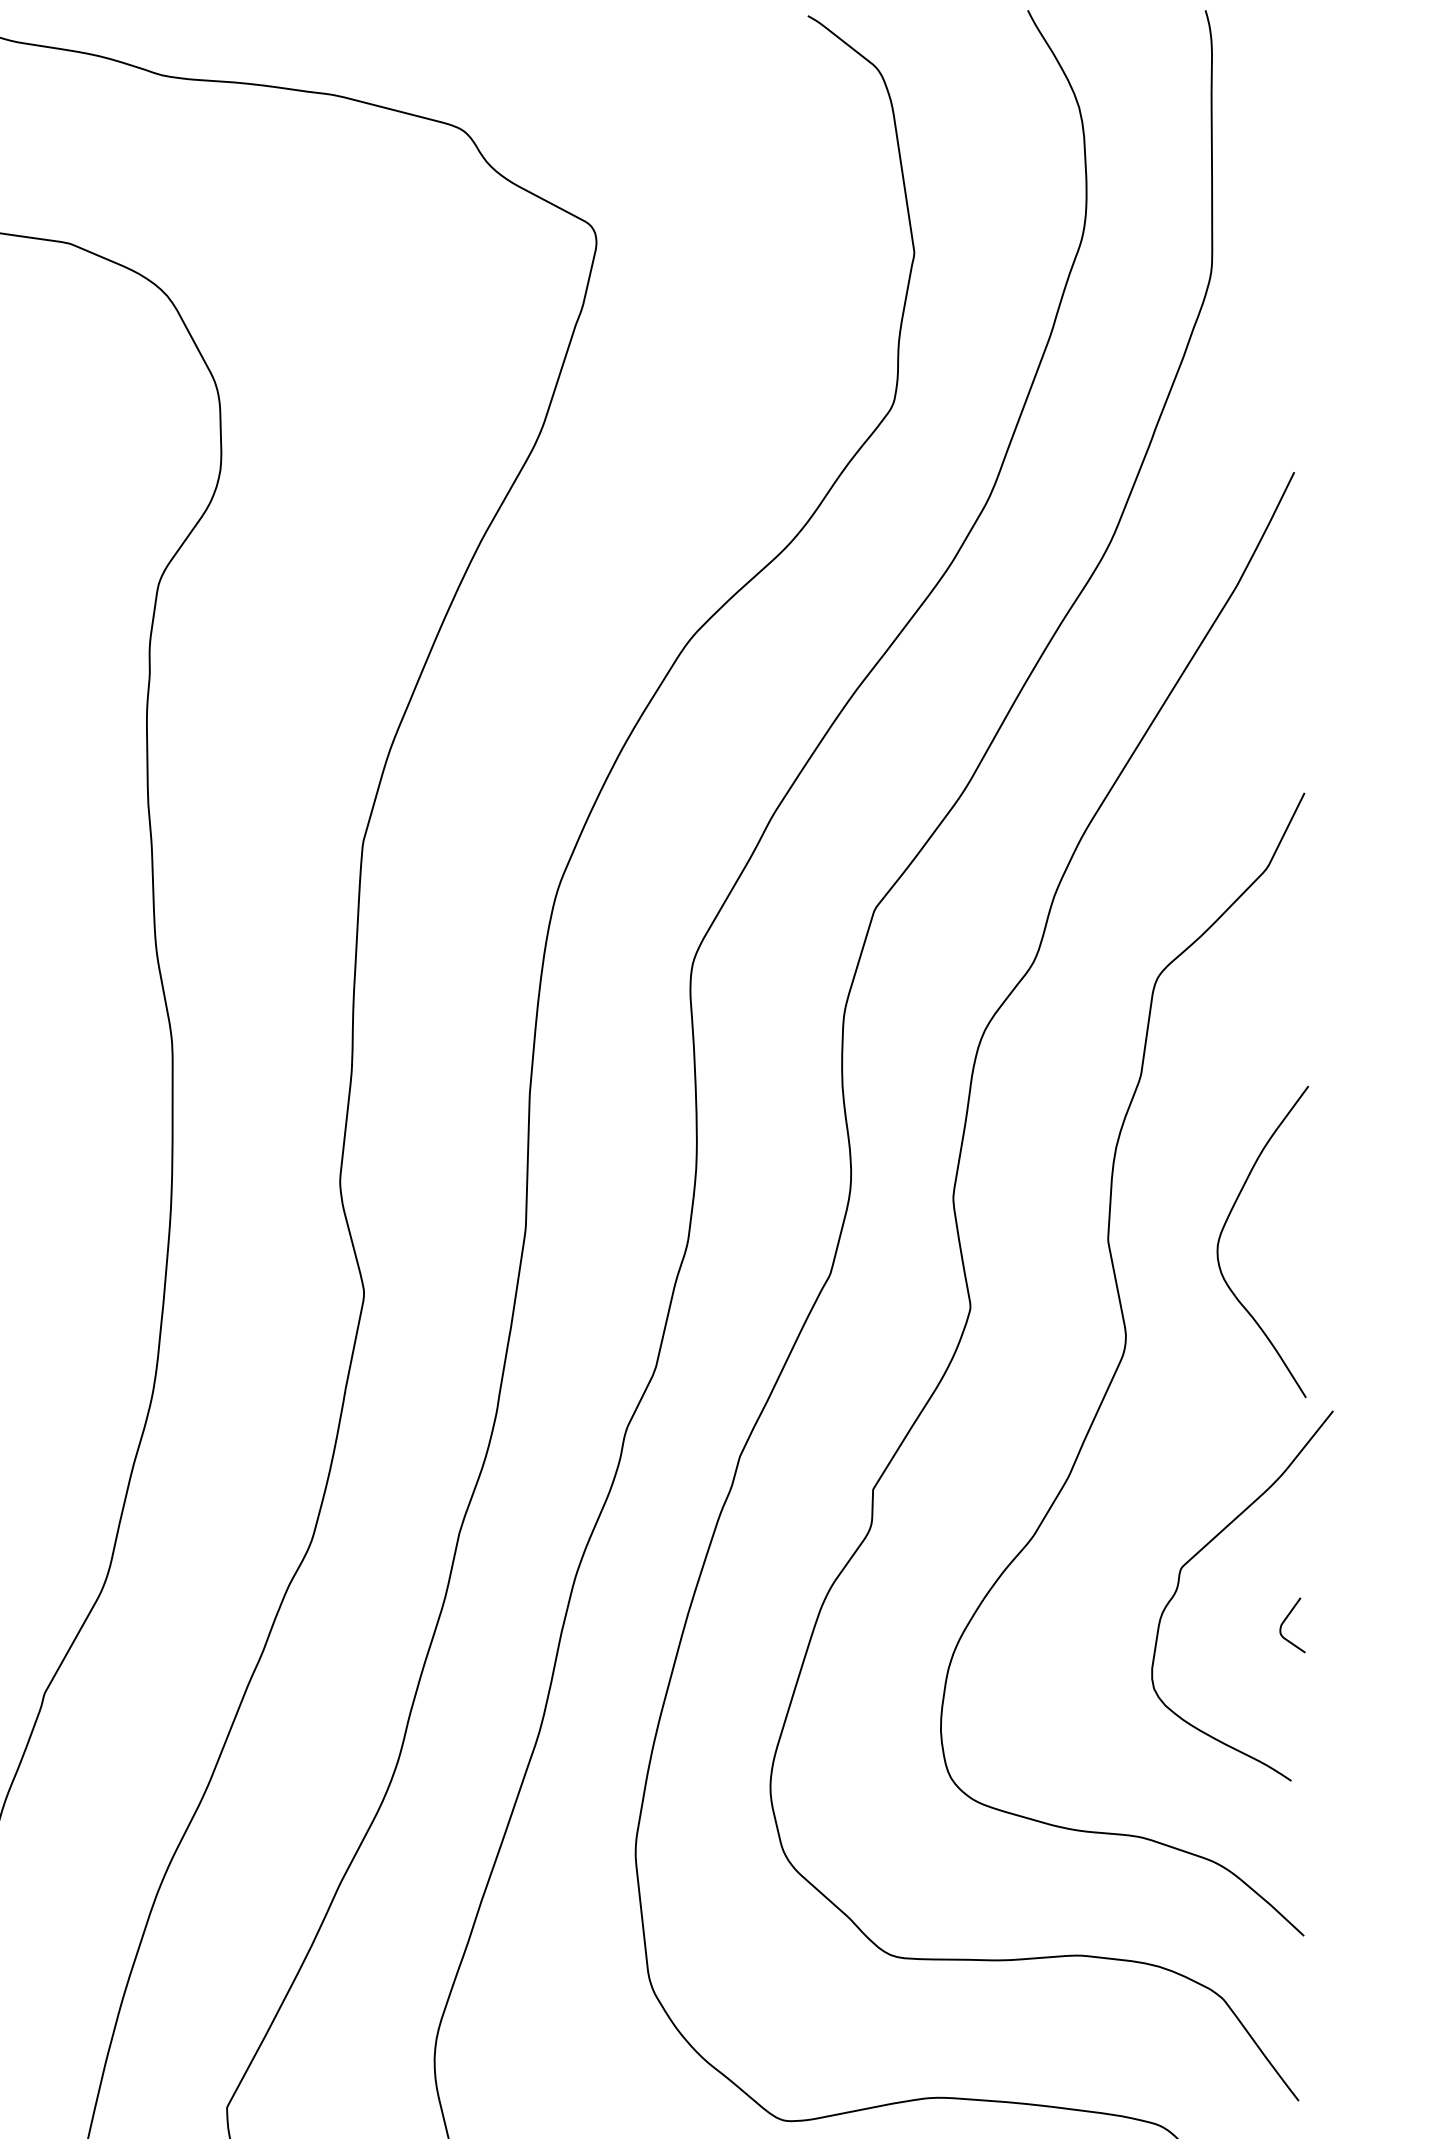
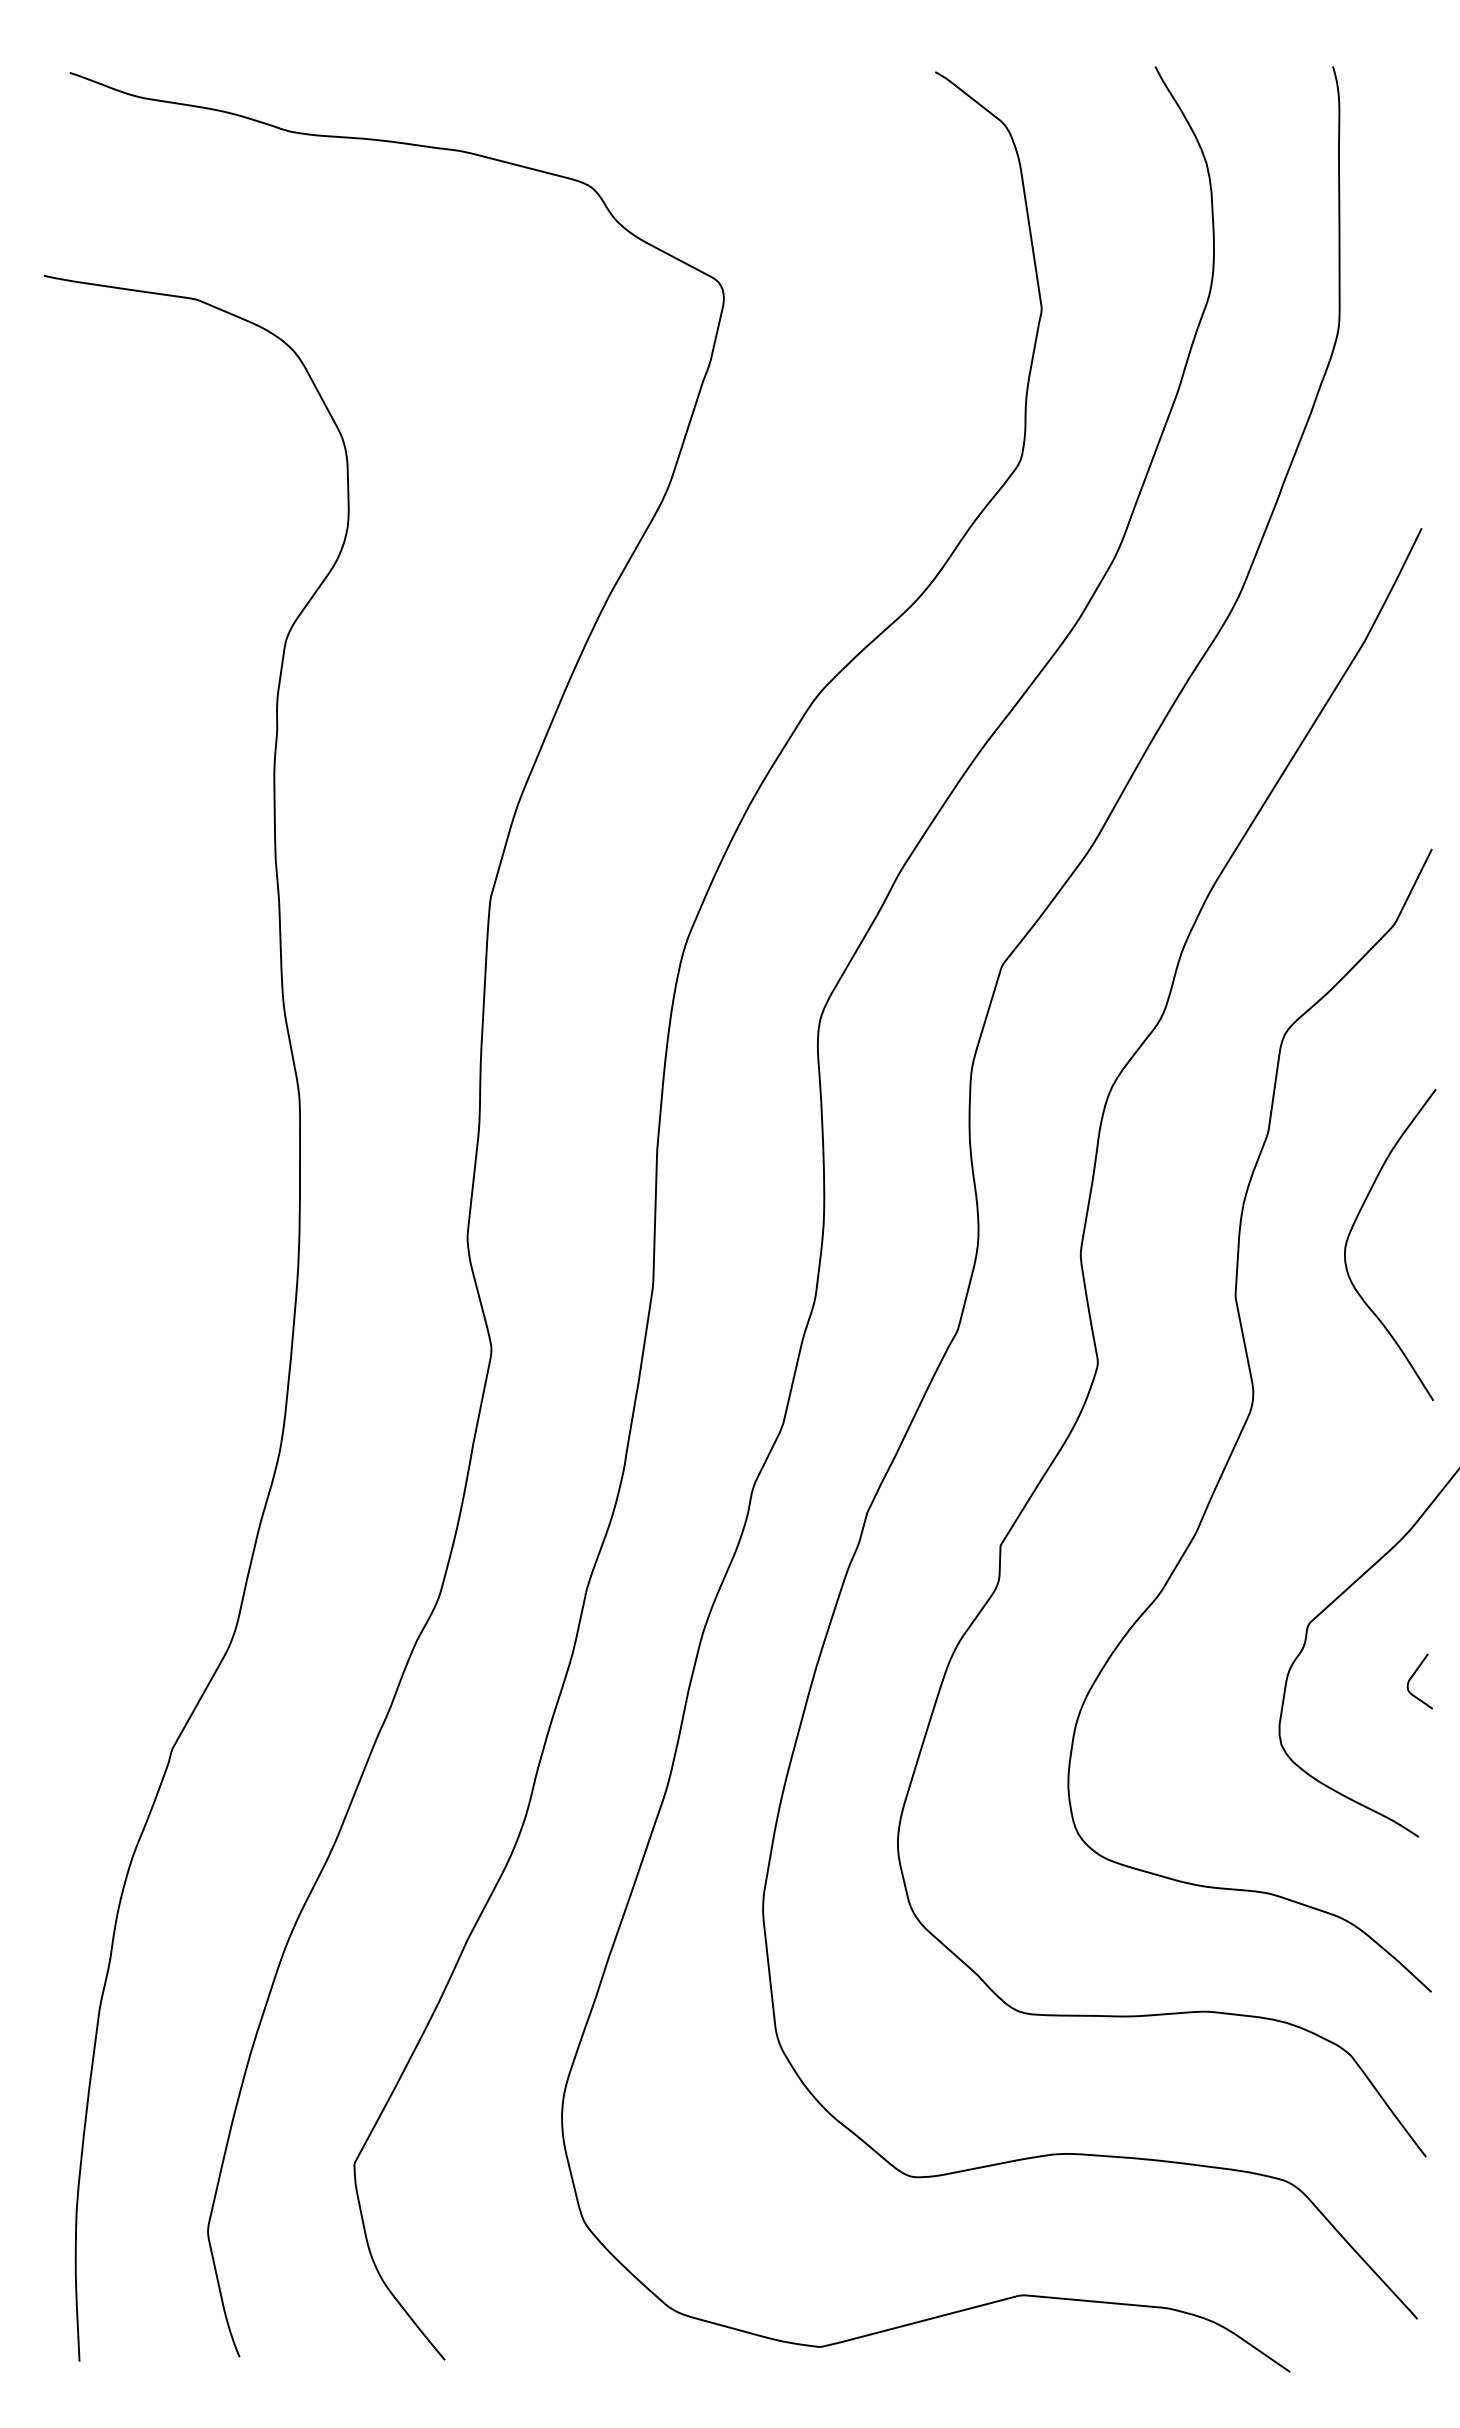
curve: (1226, 1224) -> (1353, 1227), moved

